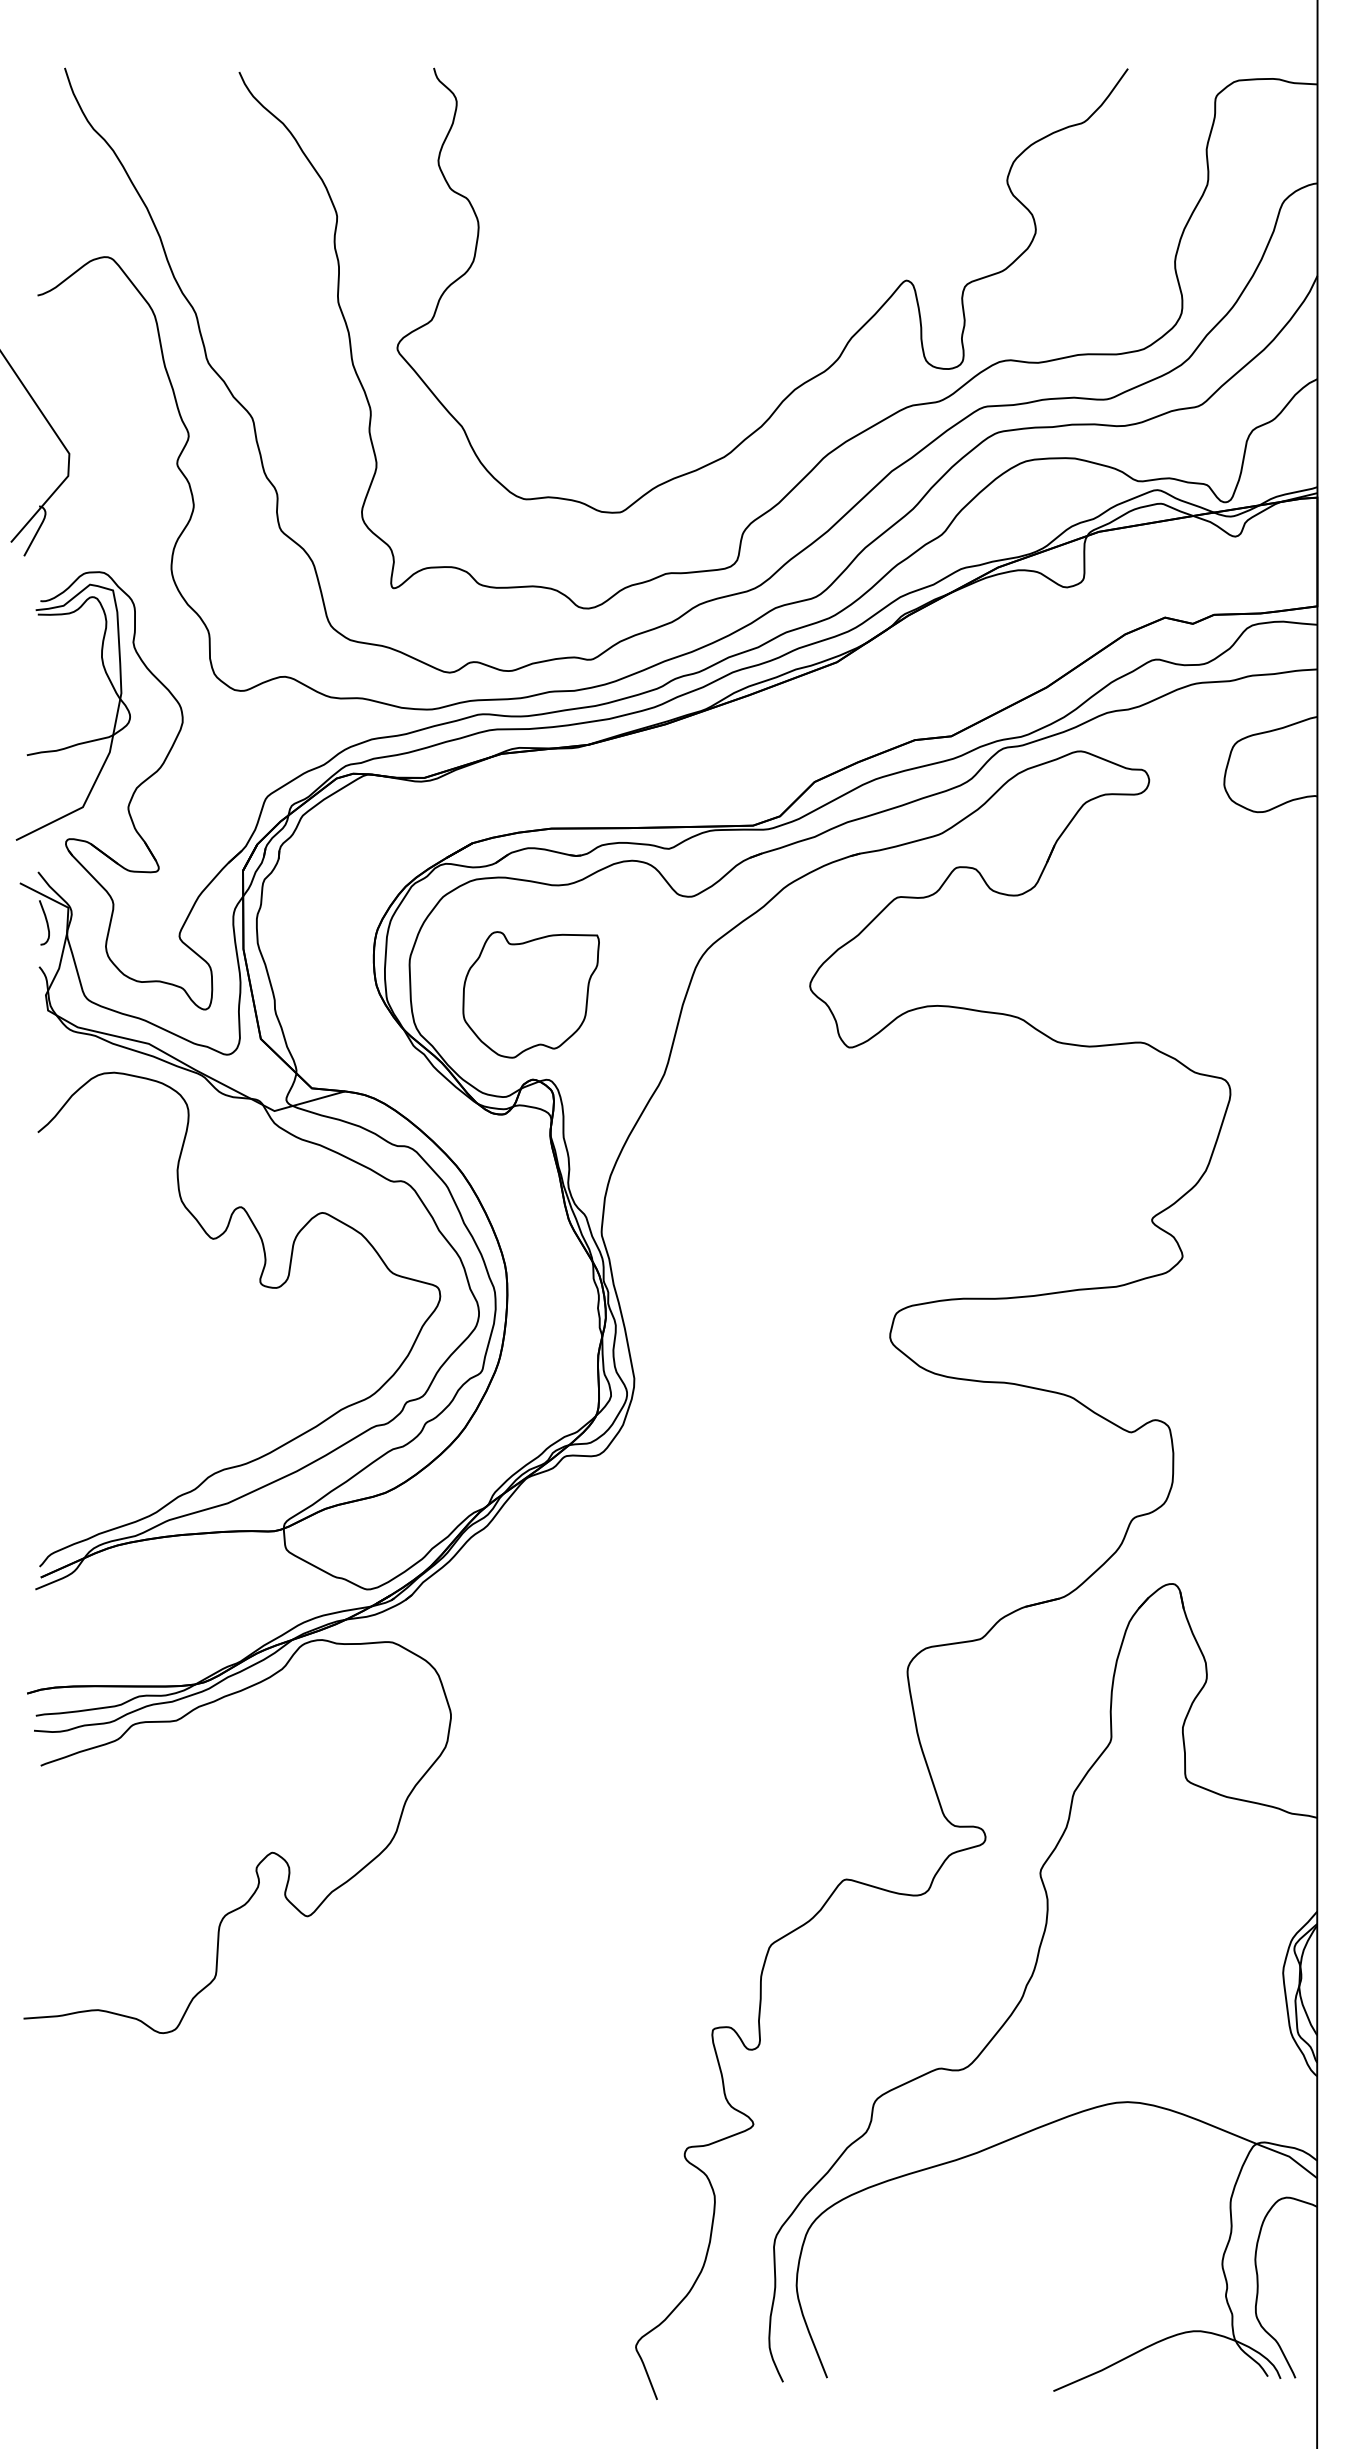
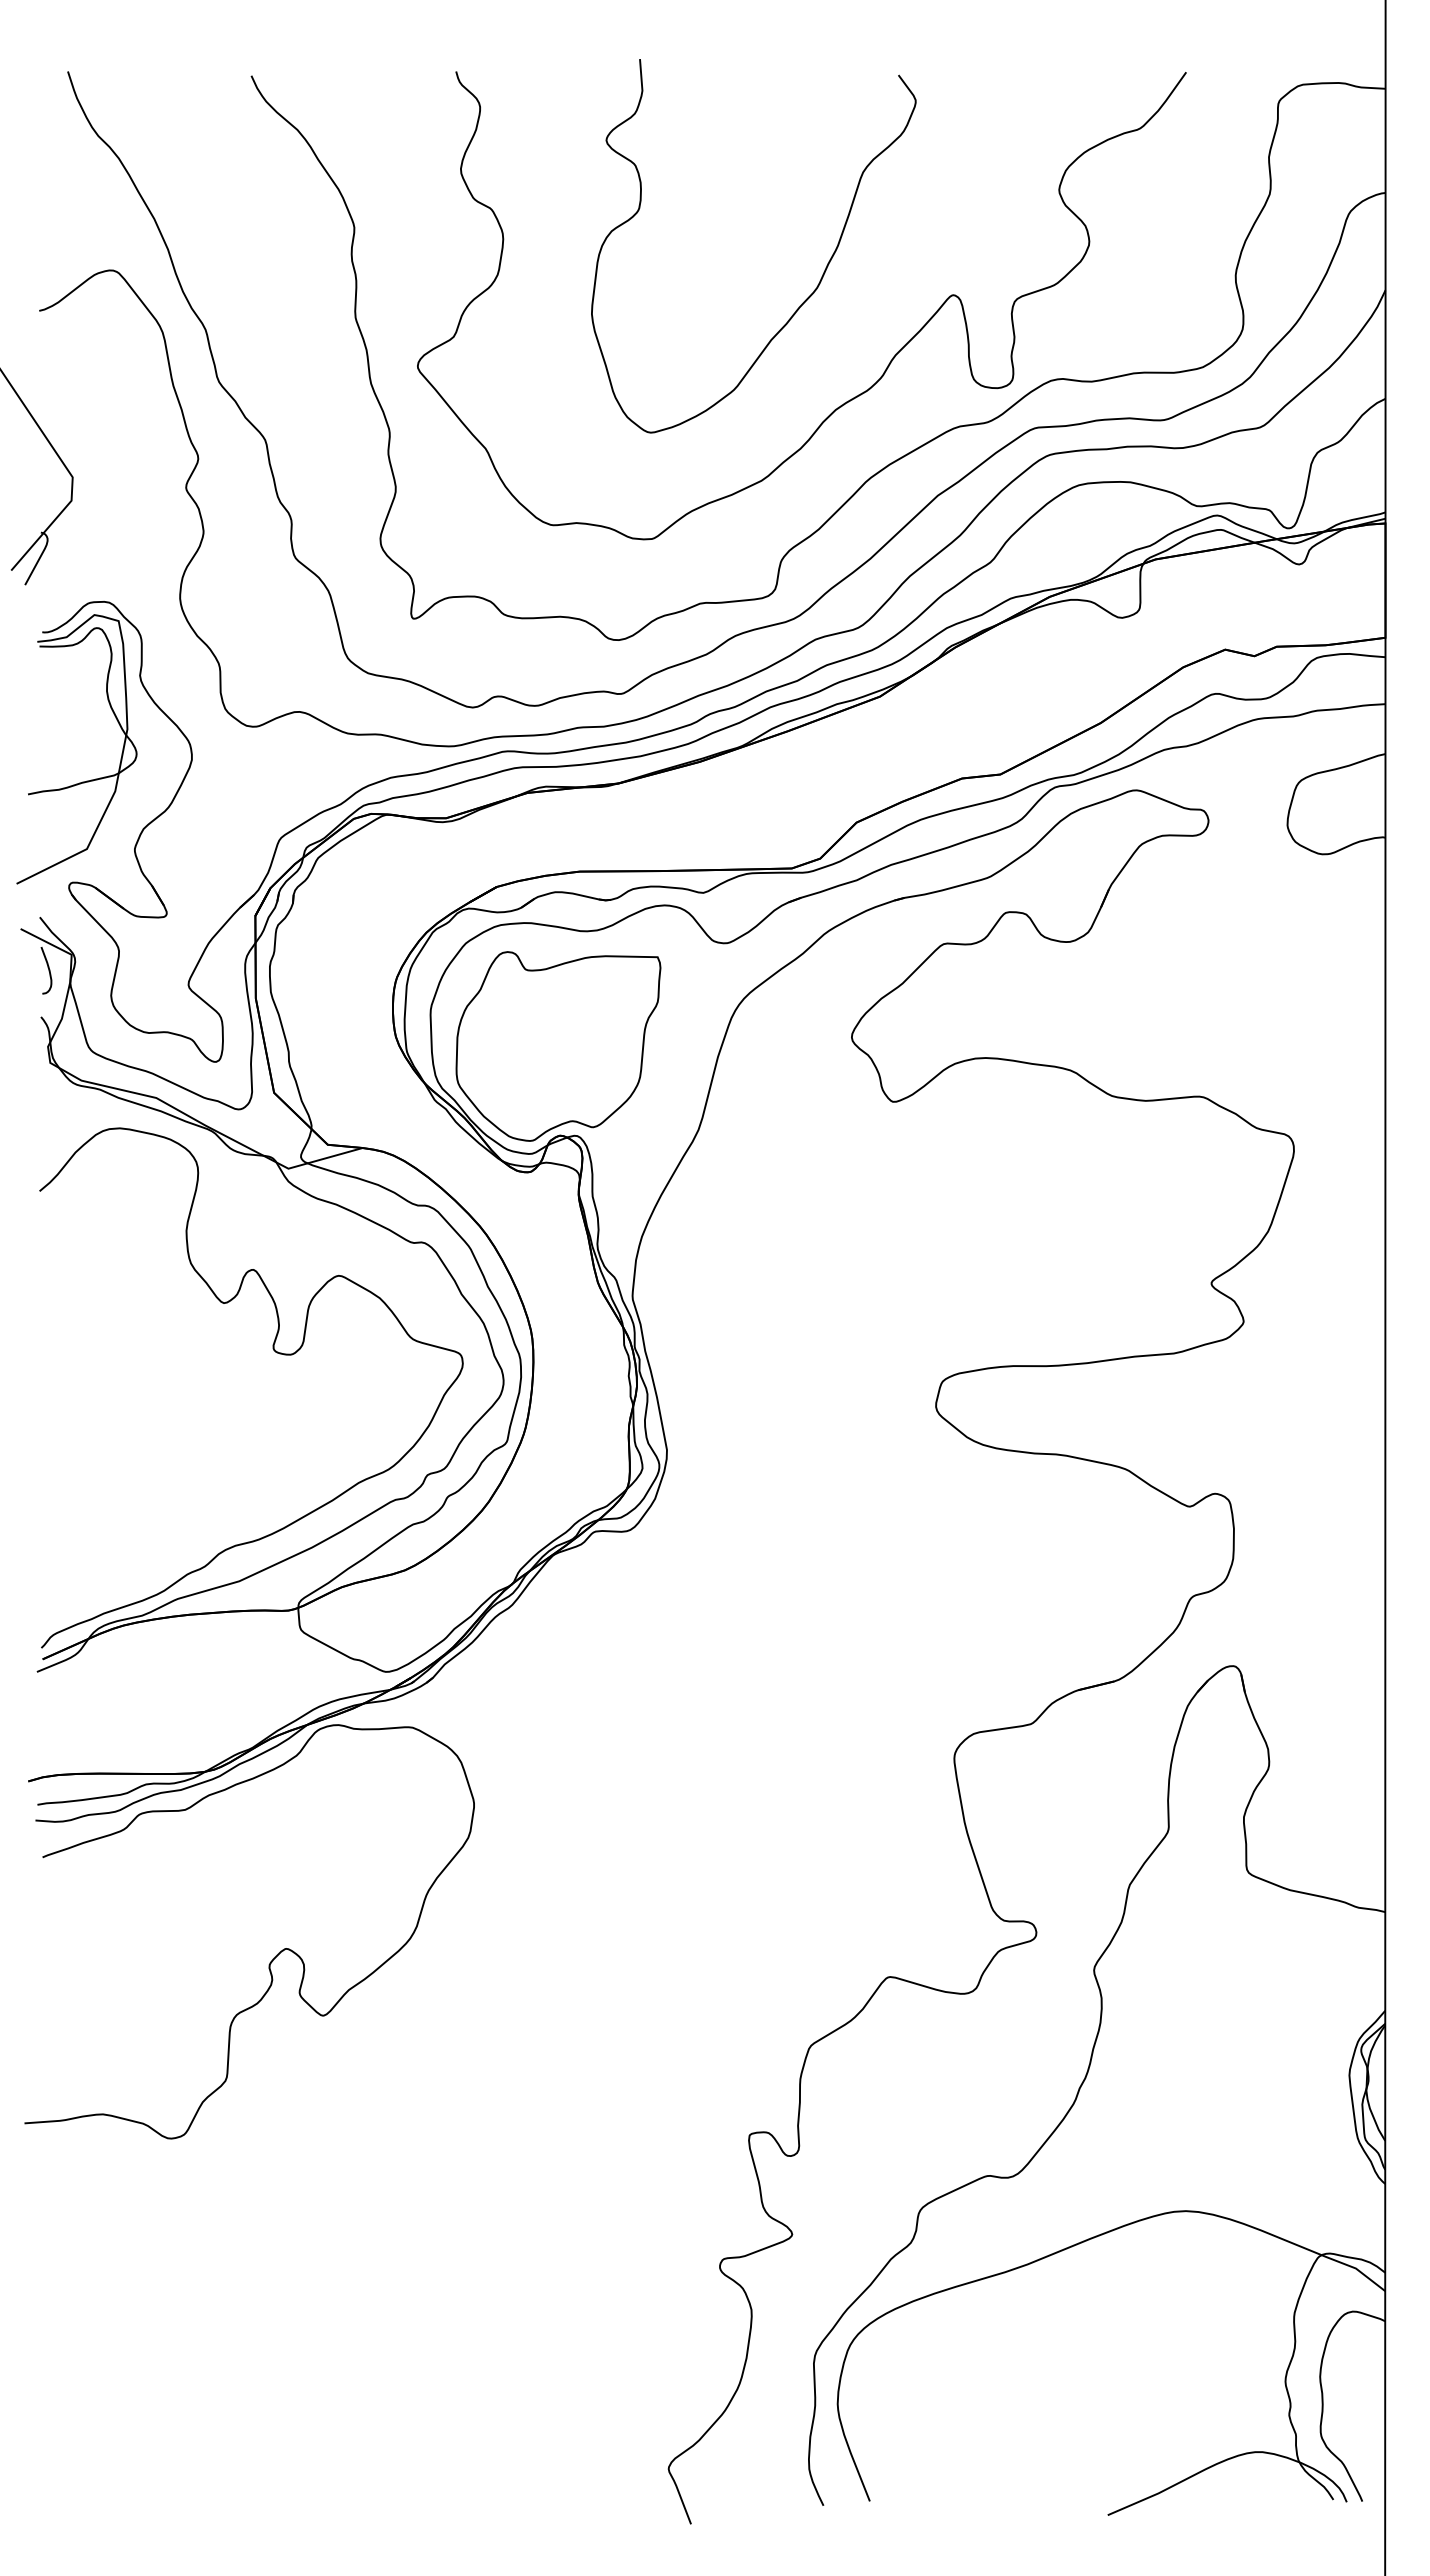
curve: (779, 266) -> (819, 280), added
part: (531, 994) -> (558, 1046), size x1.43

